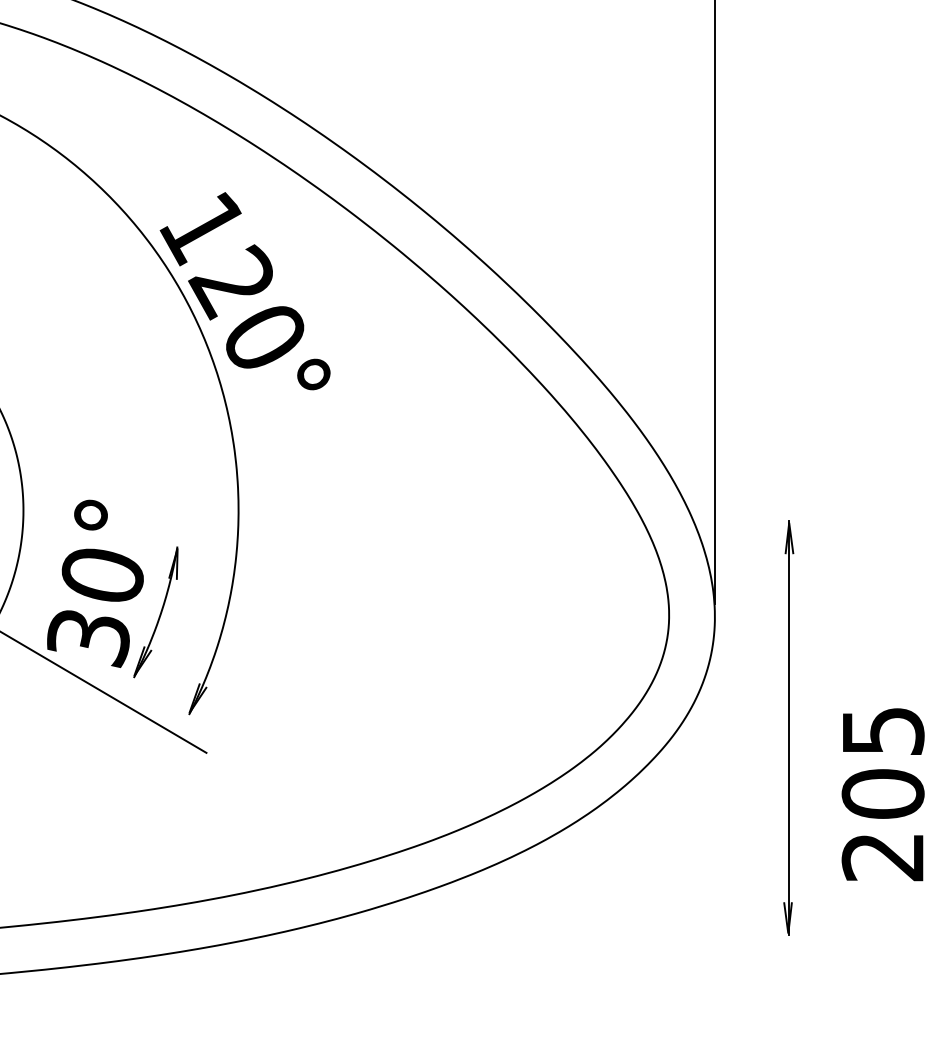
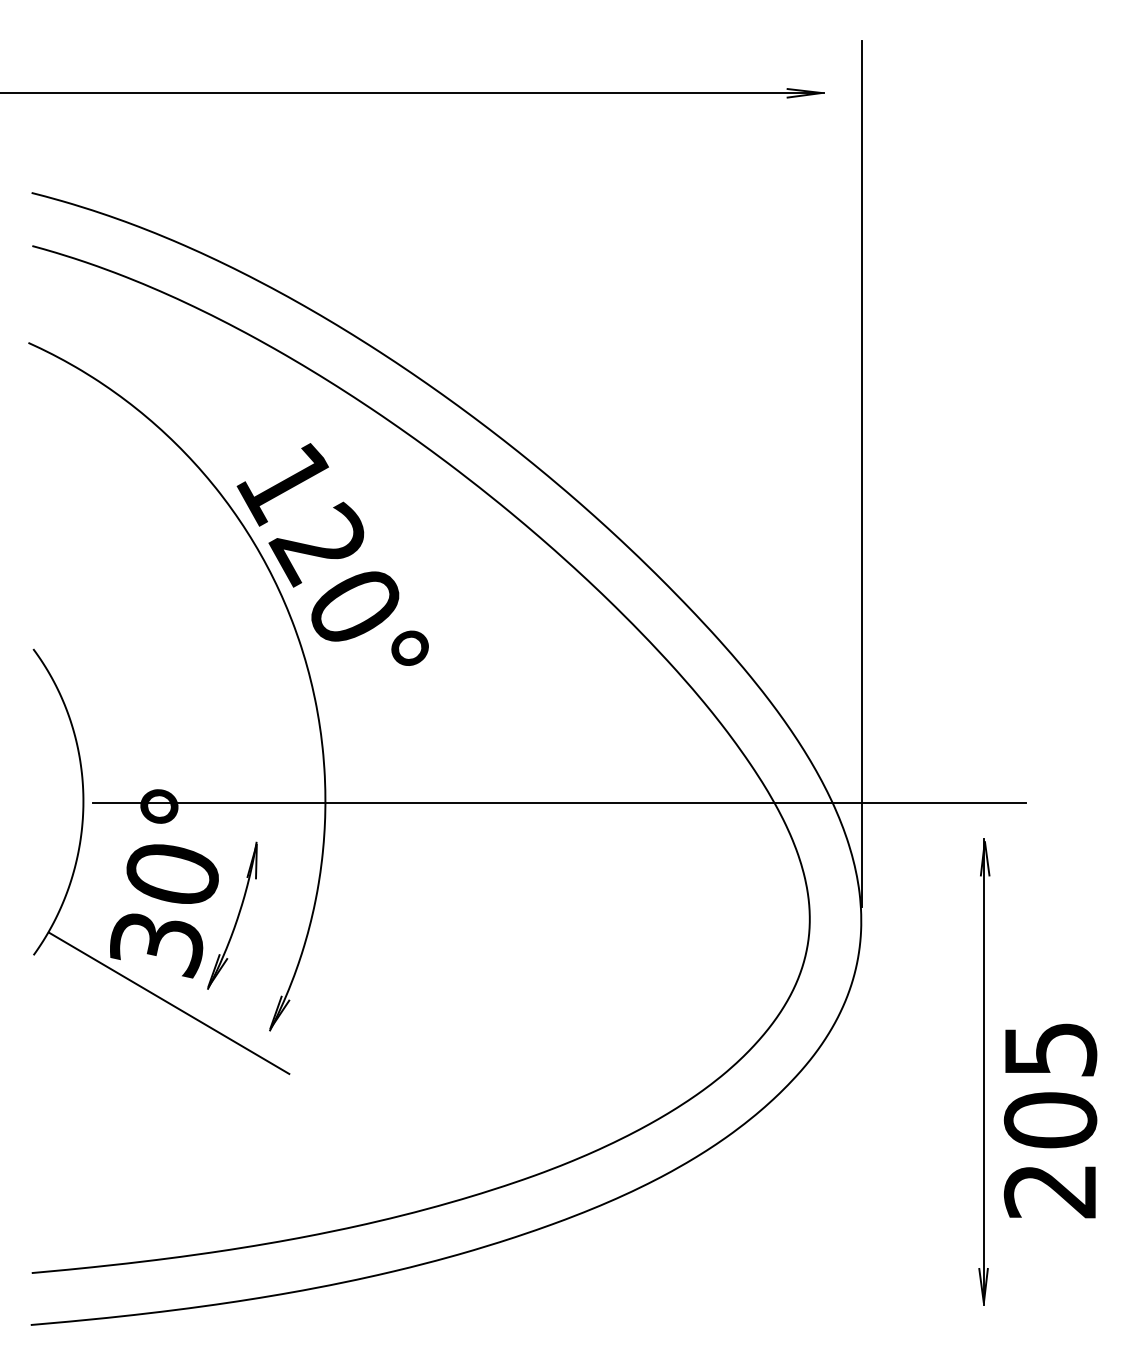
line: (445, 511) -> (558, 802), added
part: (788, 727) -> (984, 1071), moved

